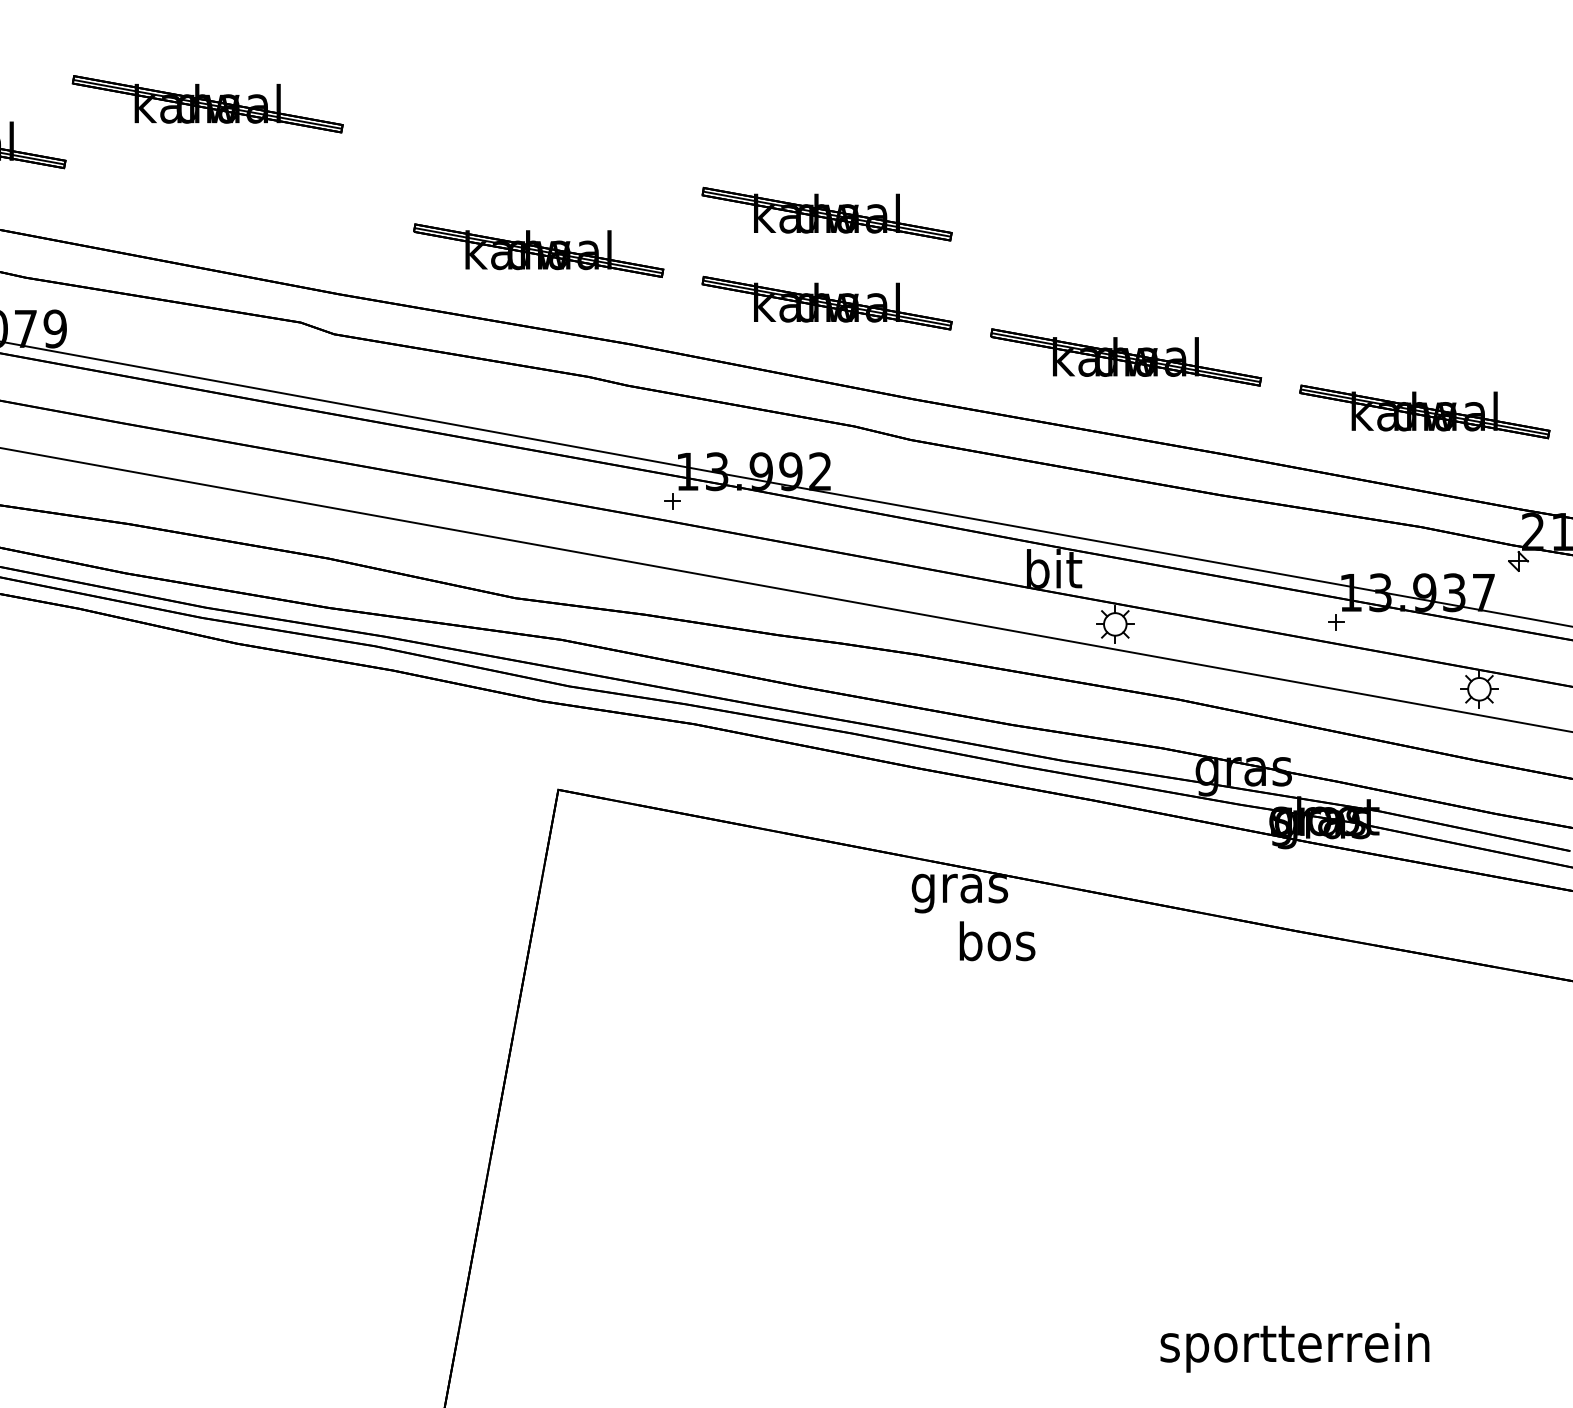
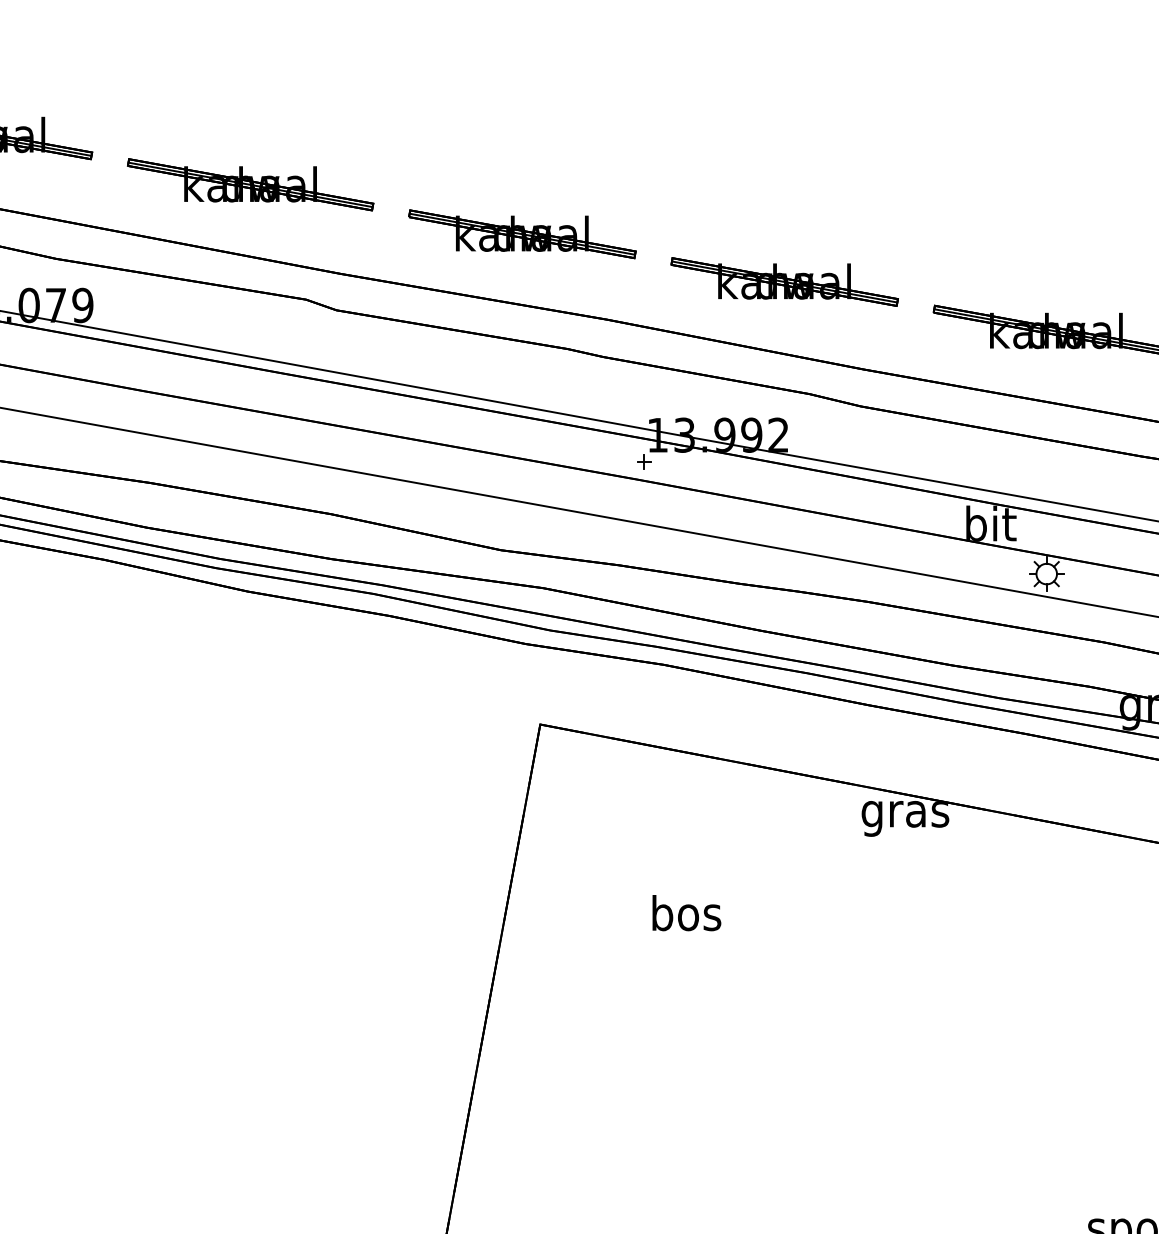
part: (207, 104) -> (250, 185), moved
part: (826, 213) -> (784, 200), removed
text: (997, 941) -> (686, 913), moved

